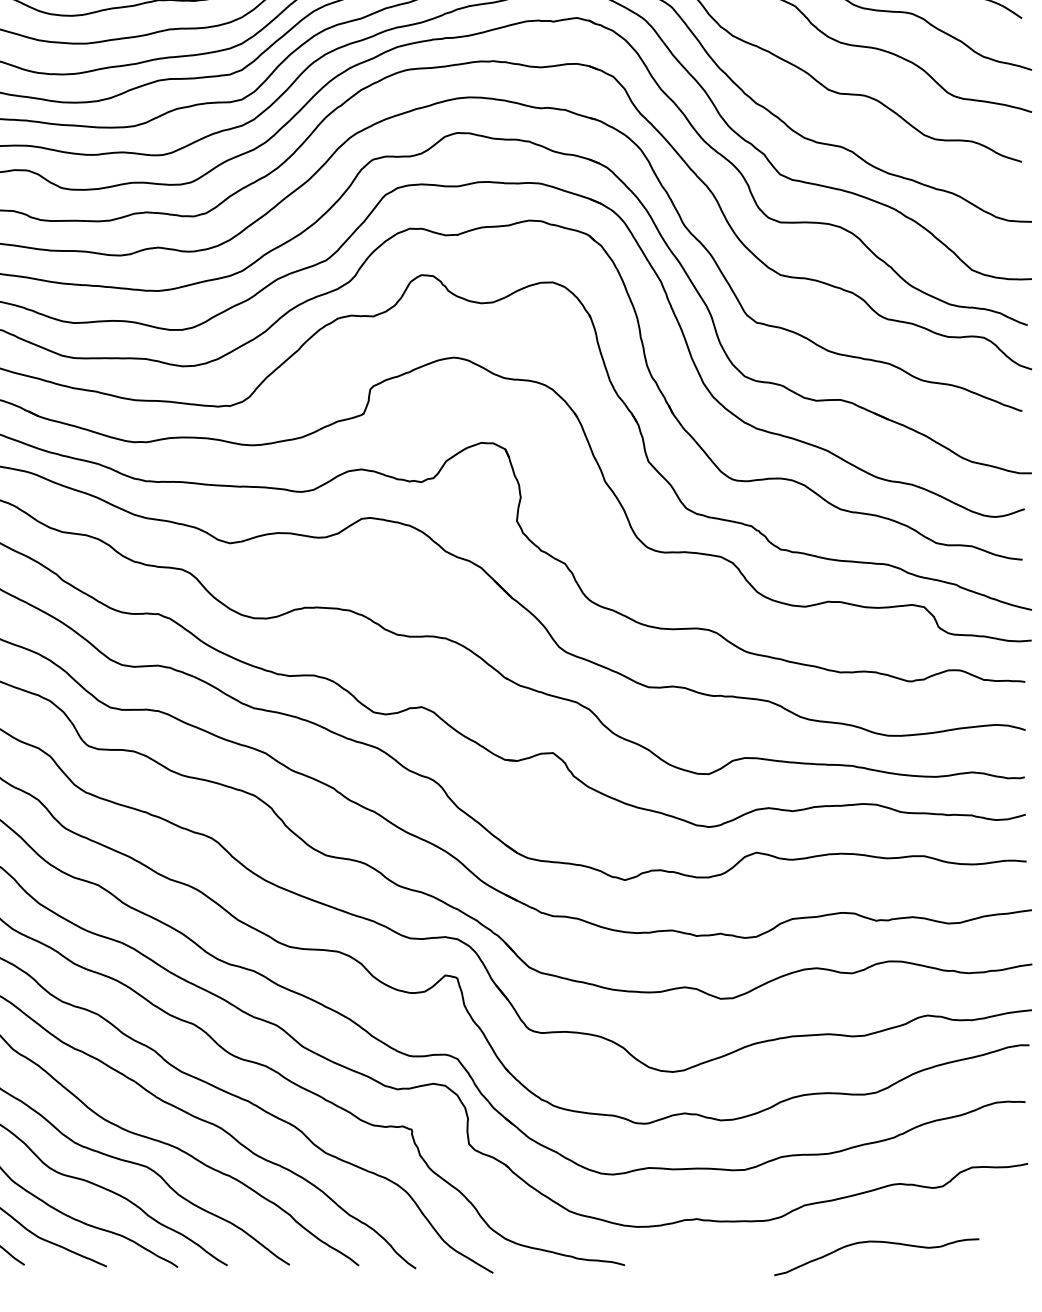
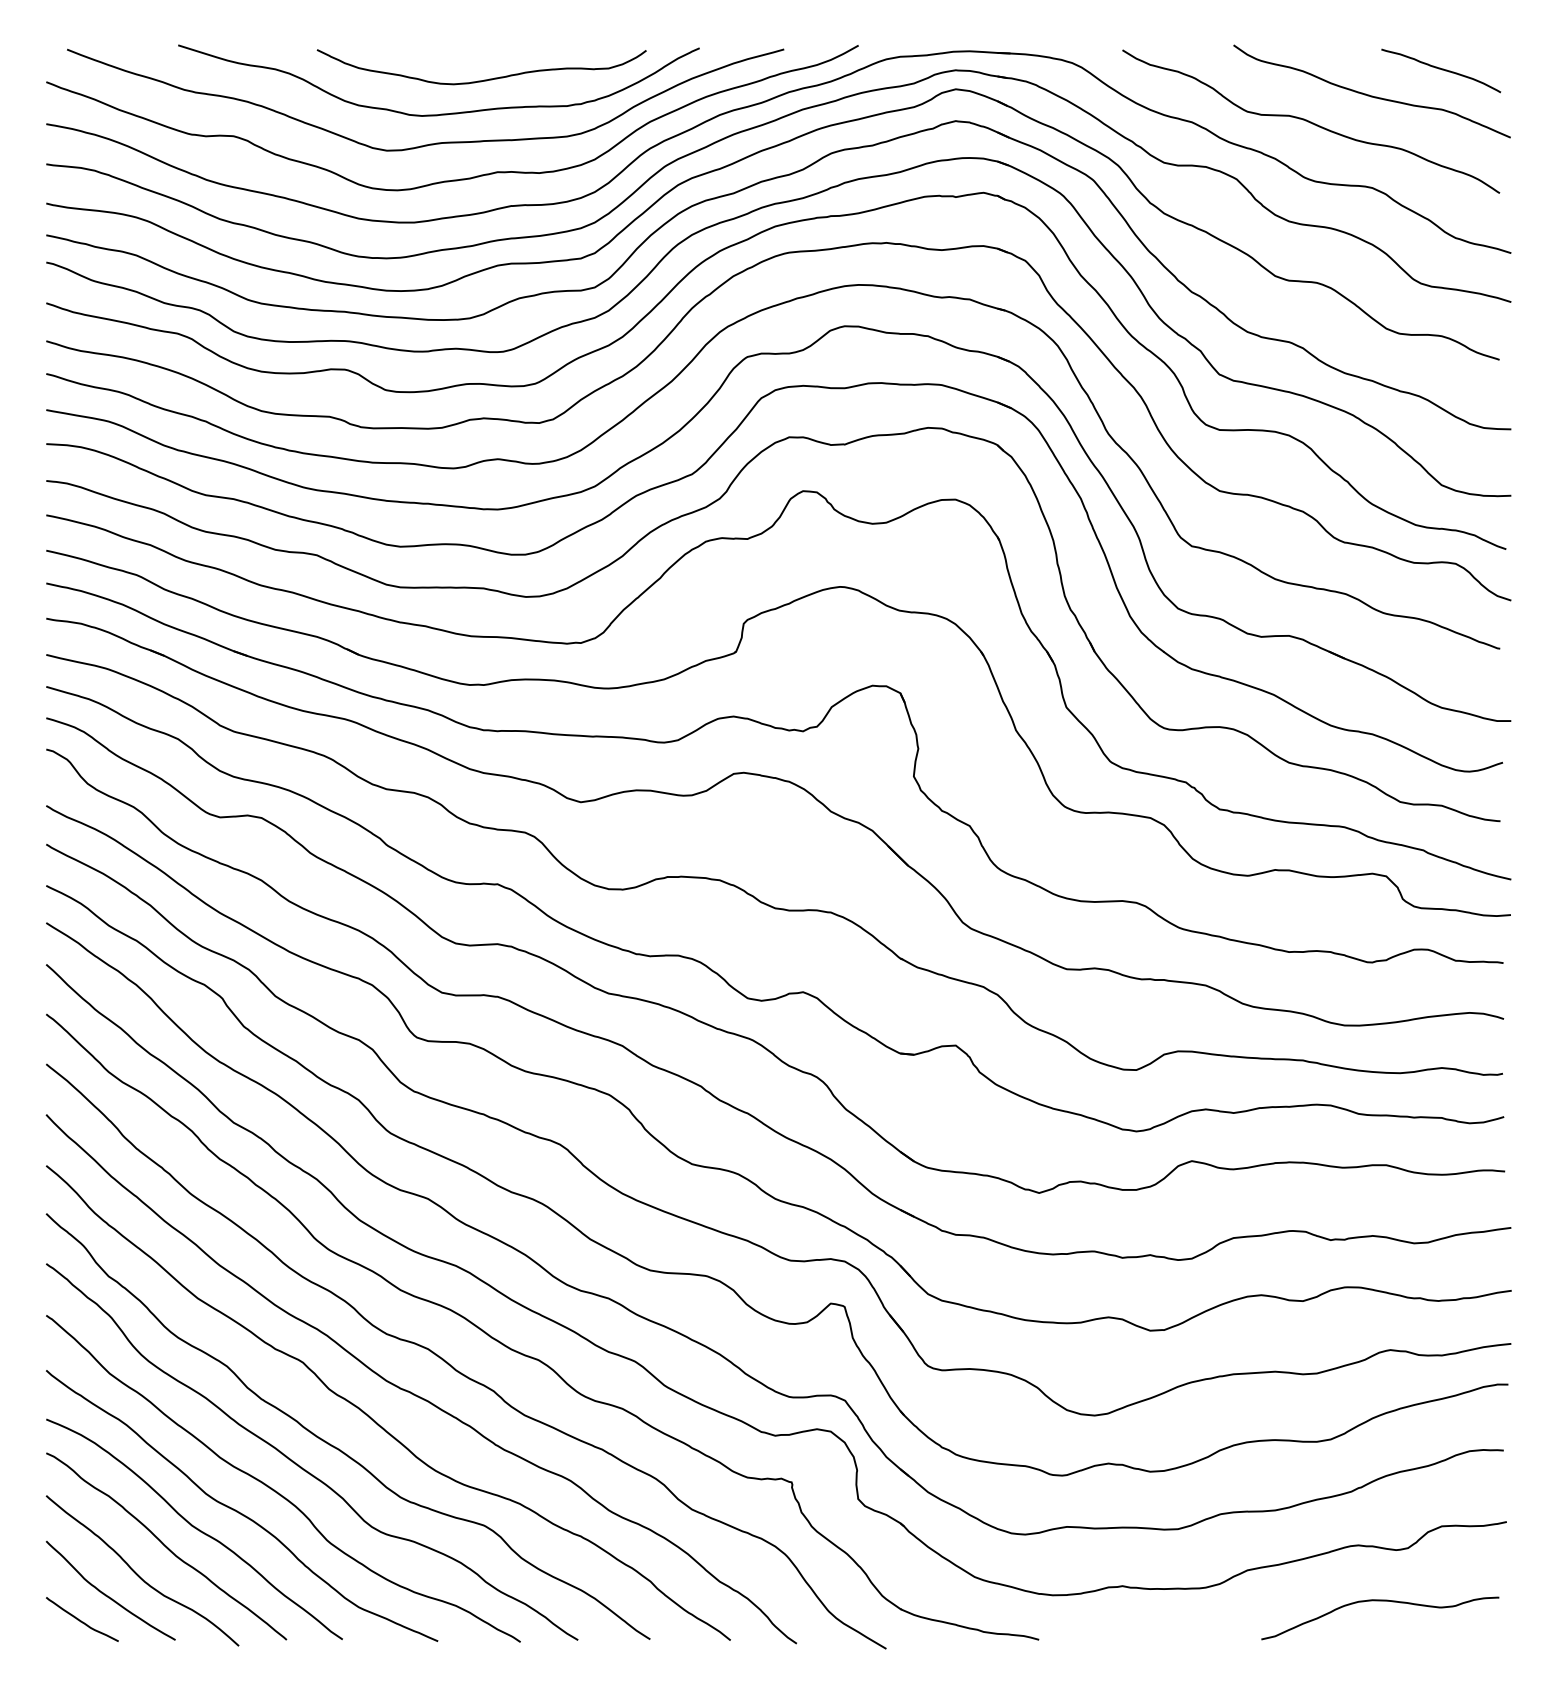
curve: (876, 1242) -> (1380, 1601), moved

